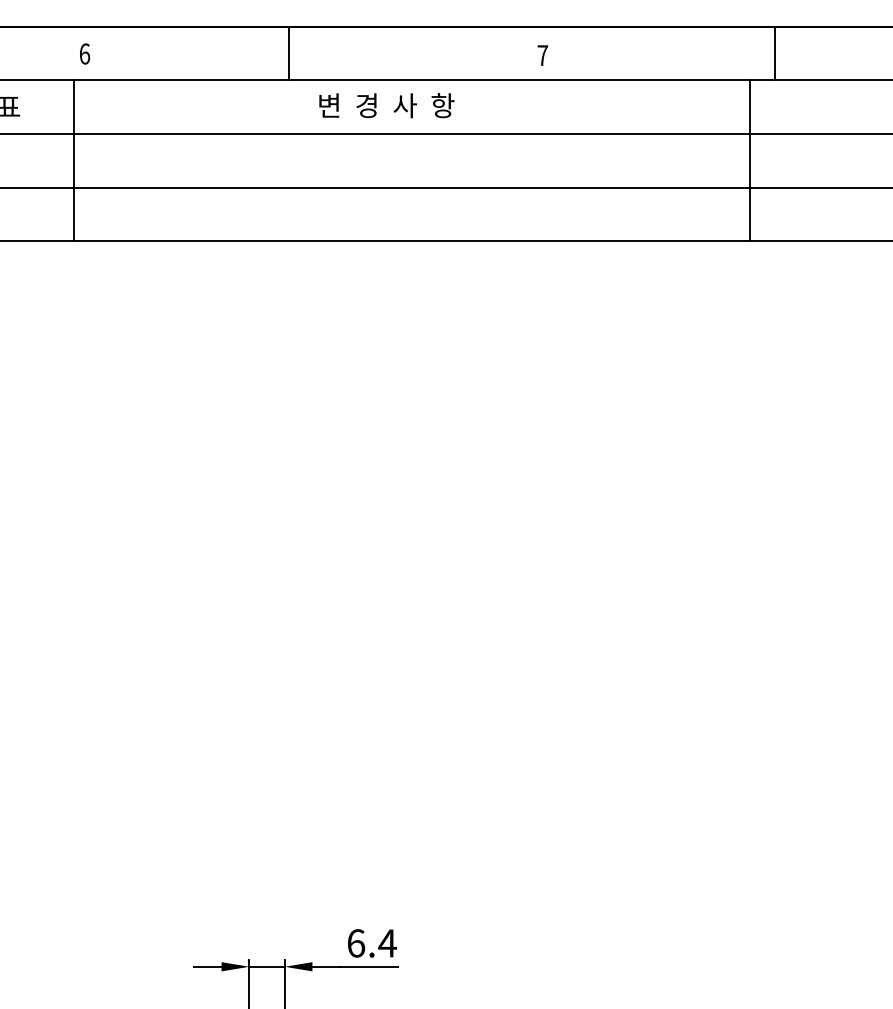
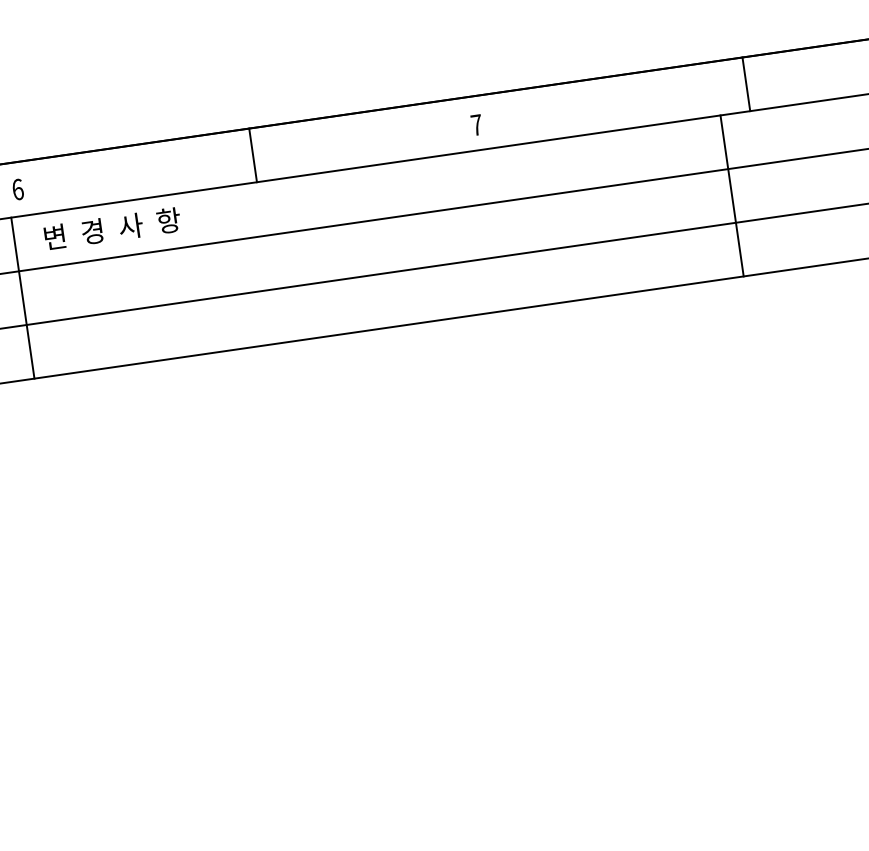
line: (288, 53) -> (252, 155), moved
line: (775, 53) -> (746, 84), moved
text: (386, 105) -> (112, 228), moved
line: (749, 160) -> (732, 195), moved

